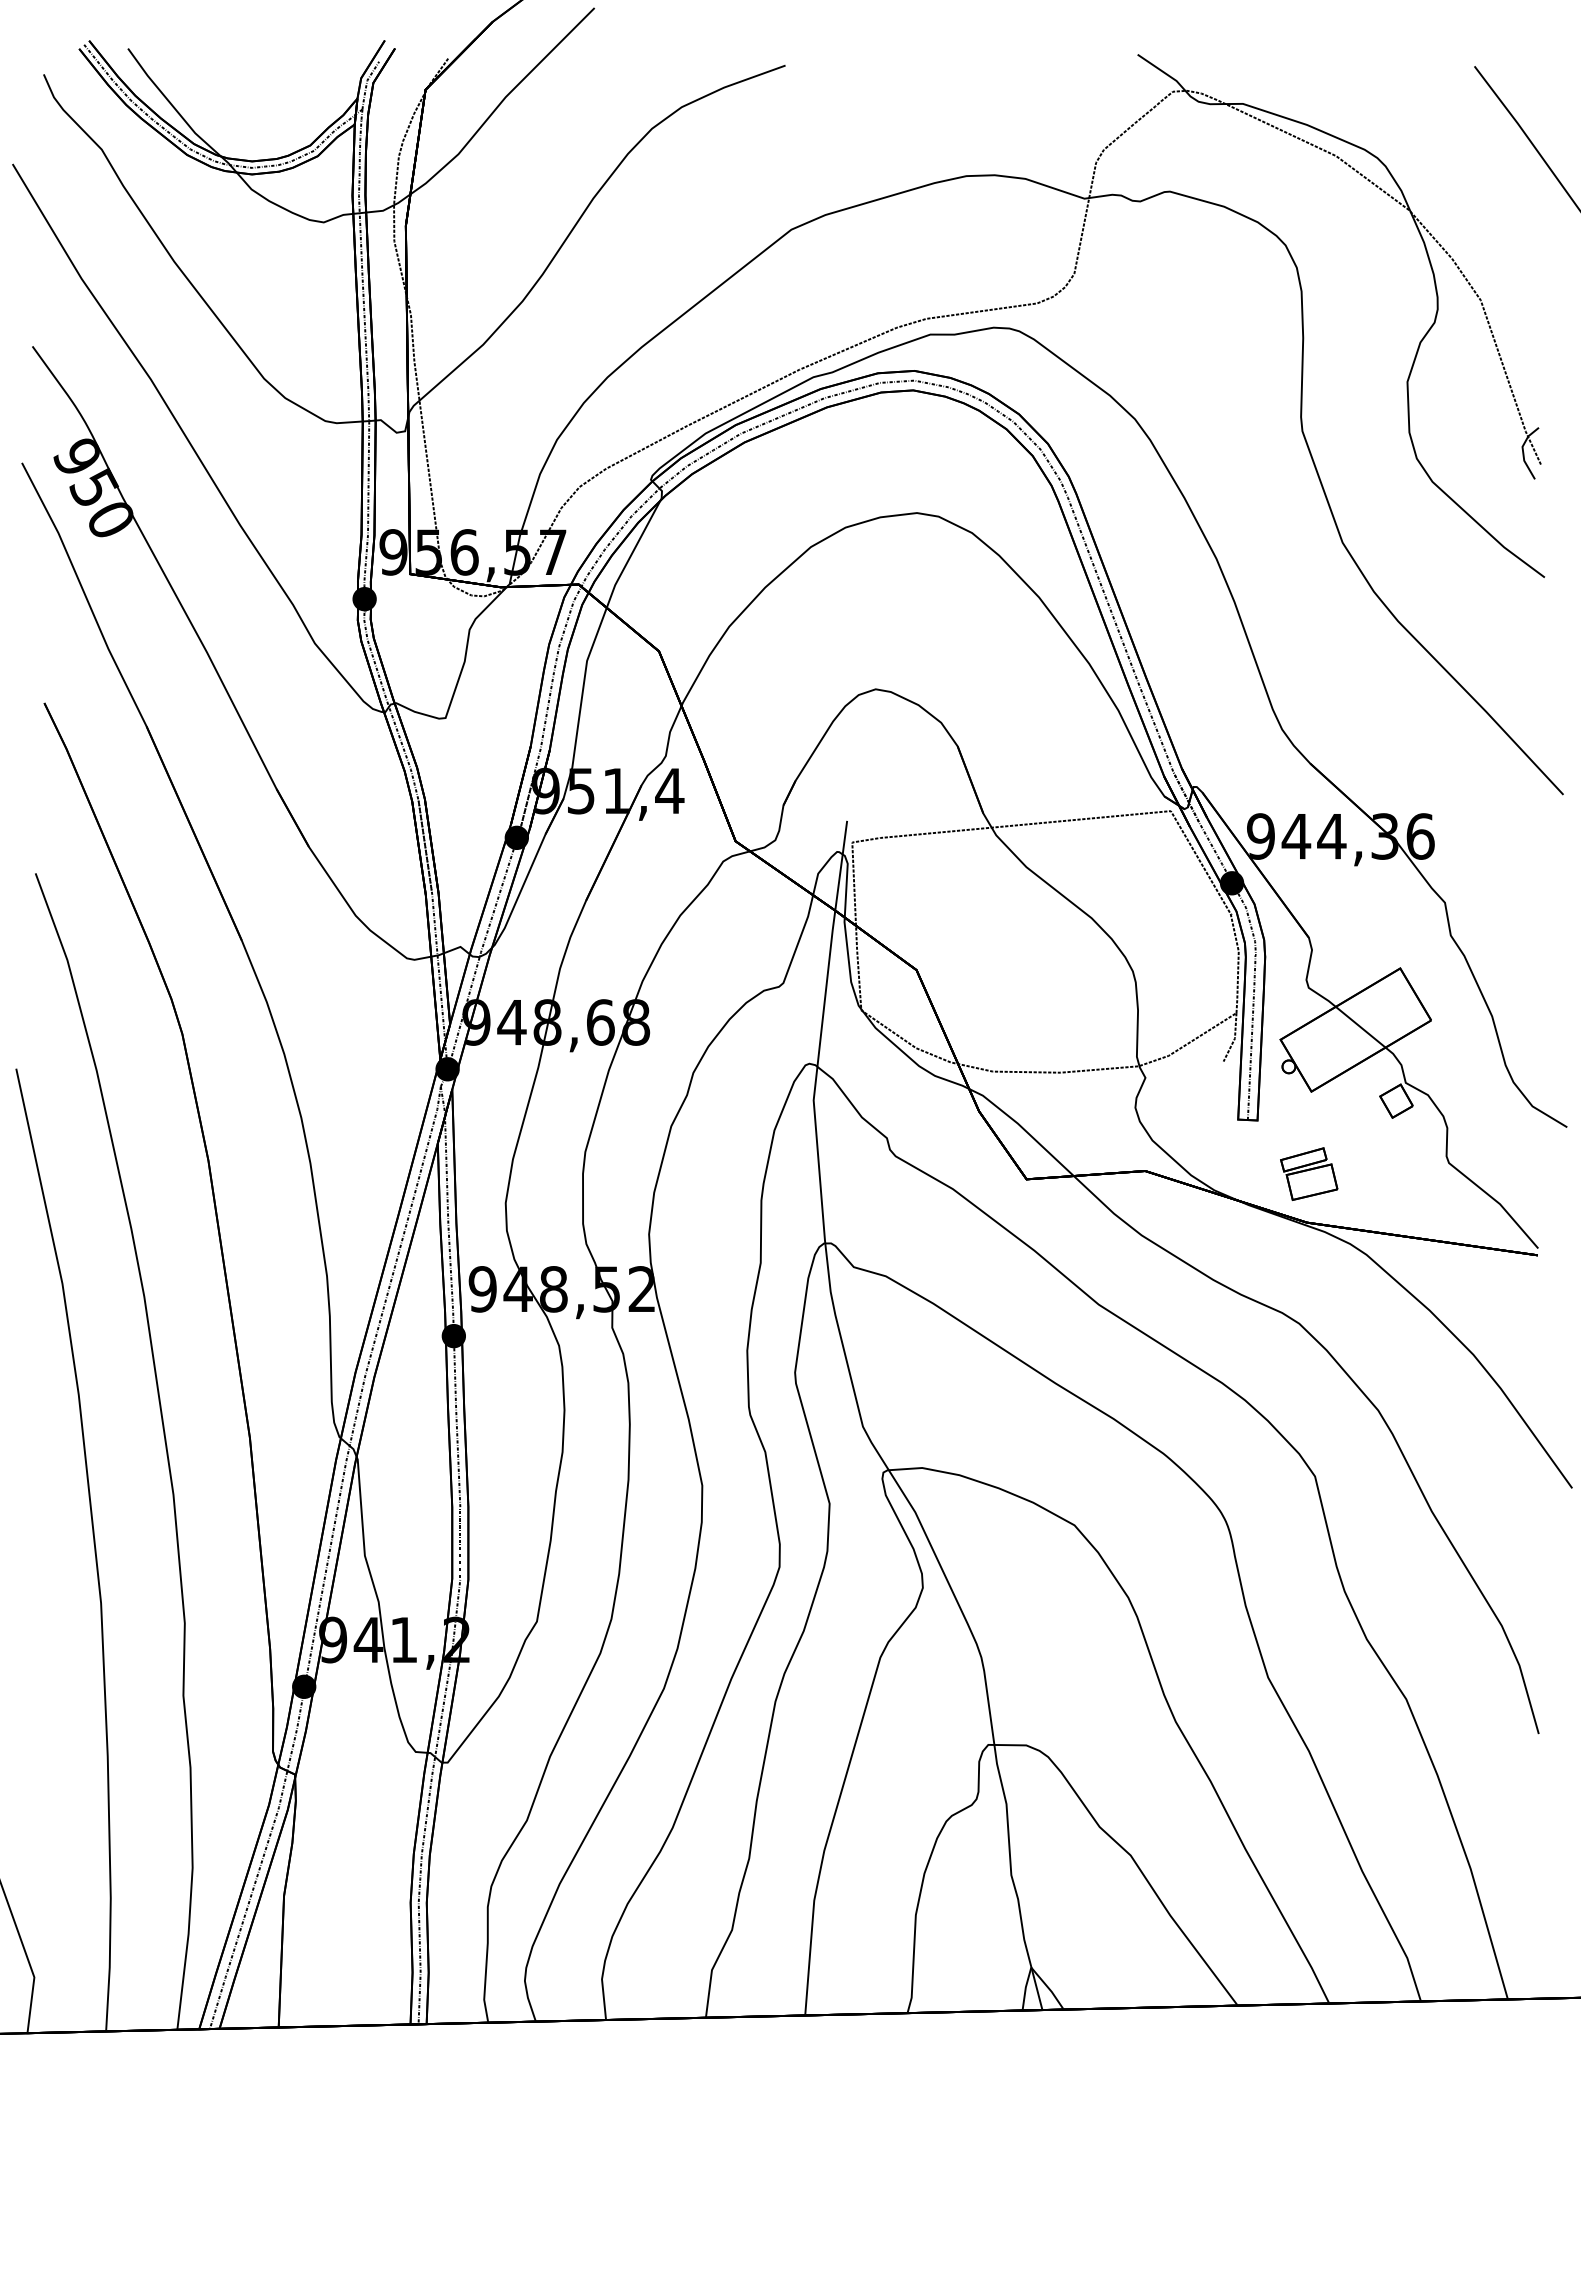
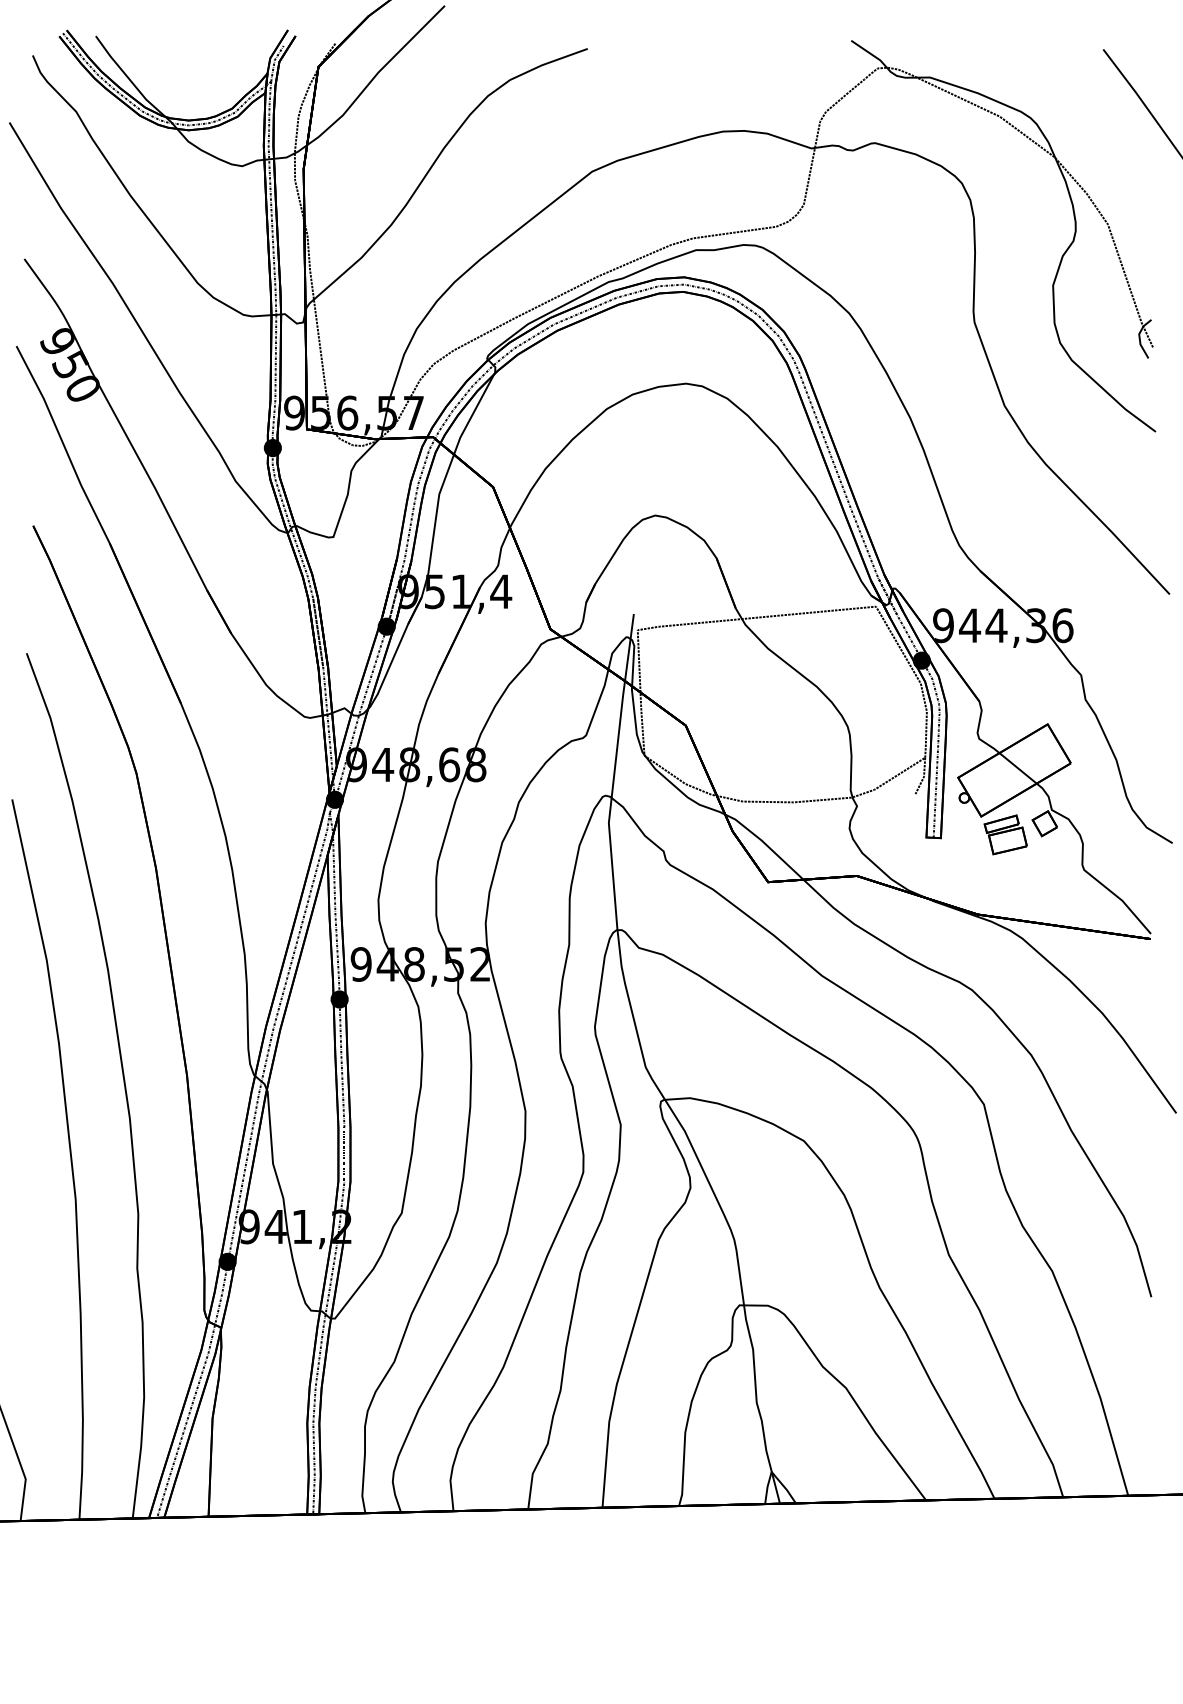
part: (1309, 1173) -> (1006, 834), moved

